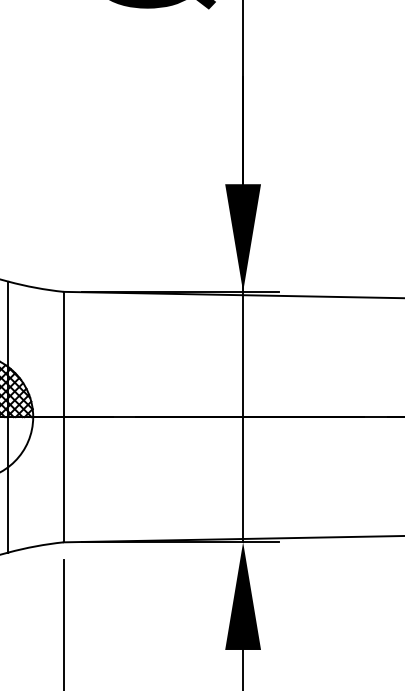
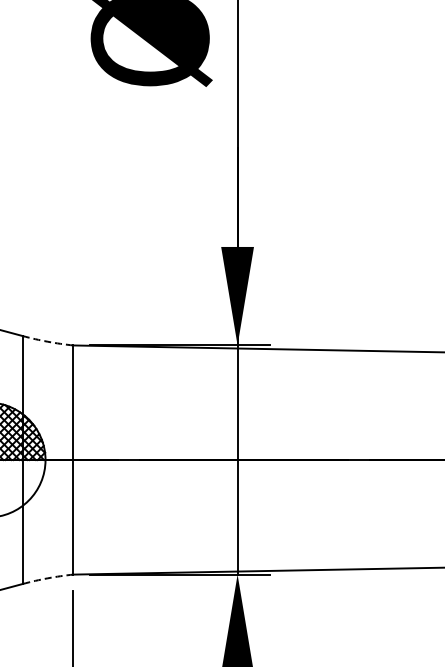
arc: (35, 287) -> (47, 341), solid -> dashed
arc: (35, 546) -> (47, 578), solid -> dashed

